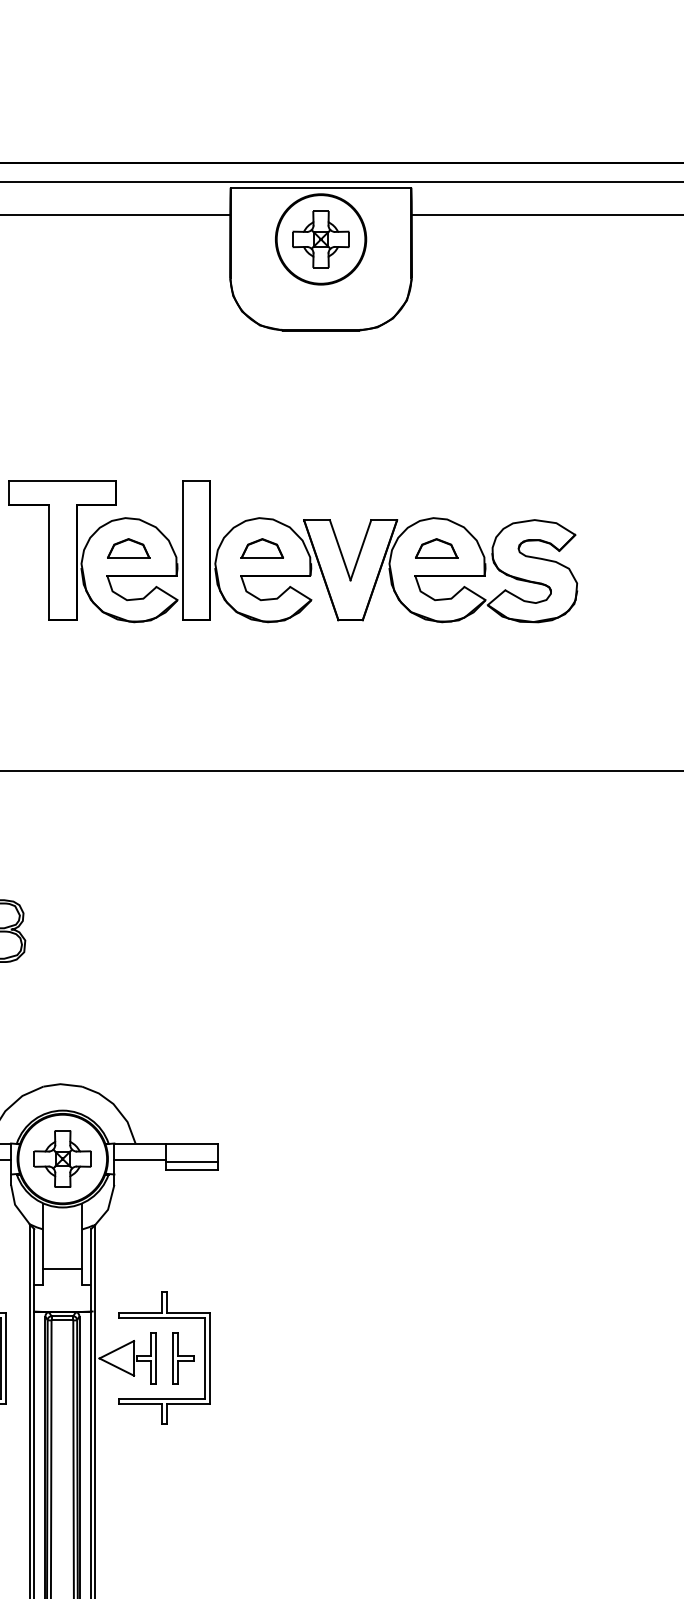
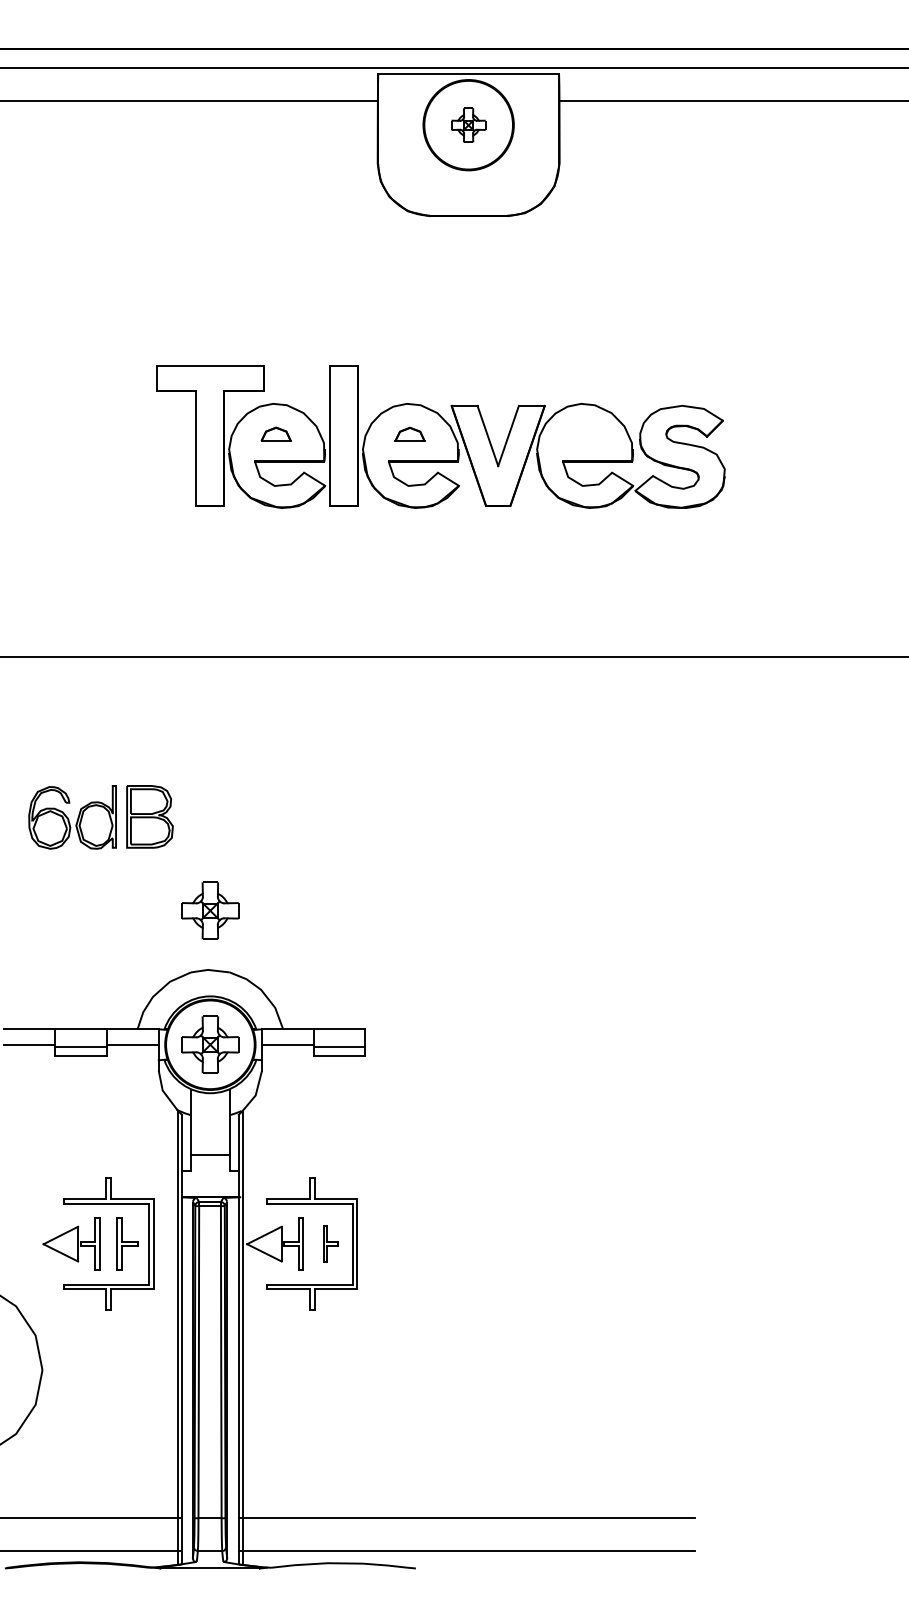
part: (320, 239) -> (468, 125), size x0.6
part: (127, 547) -> (275, 433), size x0.7
part: (435, 547) -> (583, 433), removed
part: (261, 548) -> (409, 434), size x0.7
part: (62, 1024) -> (210, 910), added
part: (182, 1357) -> (330, 1243), size x0.7

